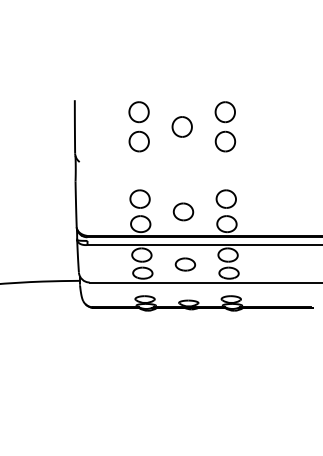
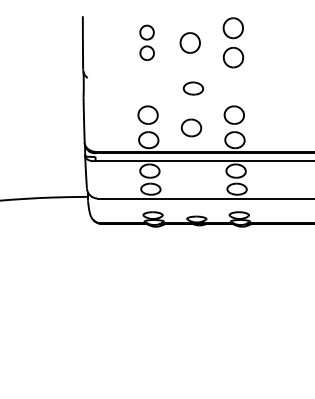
part: (138, 126) -> (146, 42), size x0.7
part: (184, 264) -> (192, 88), moved

